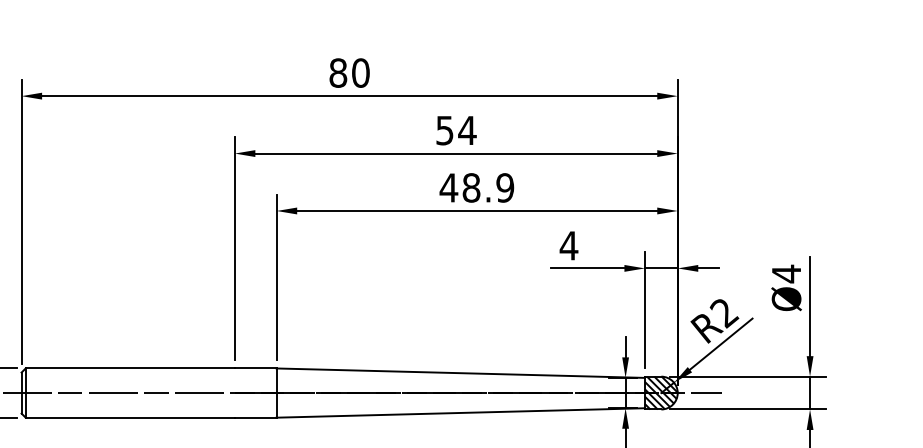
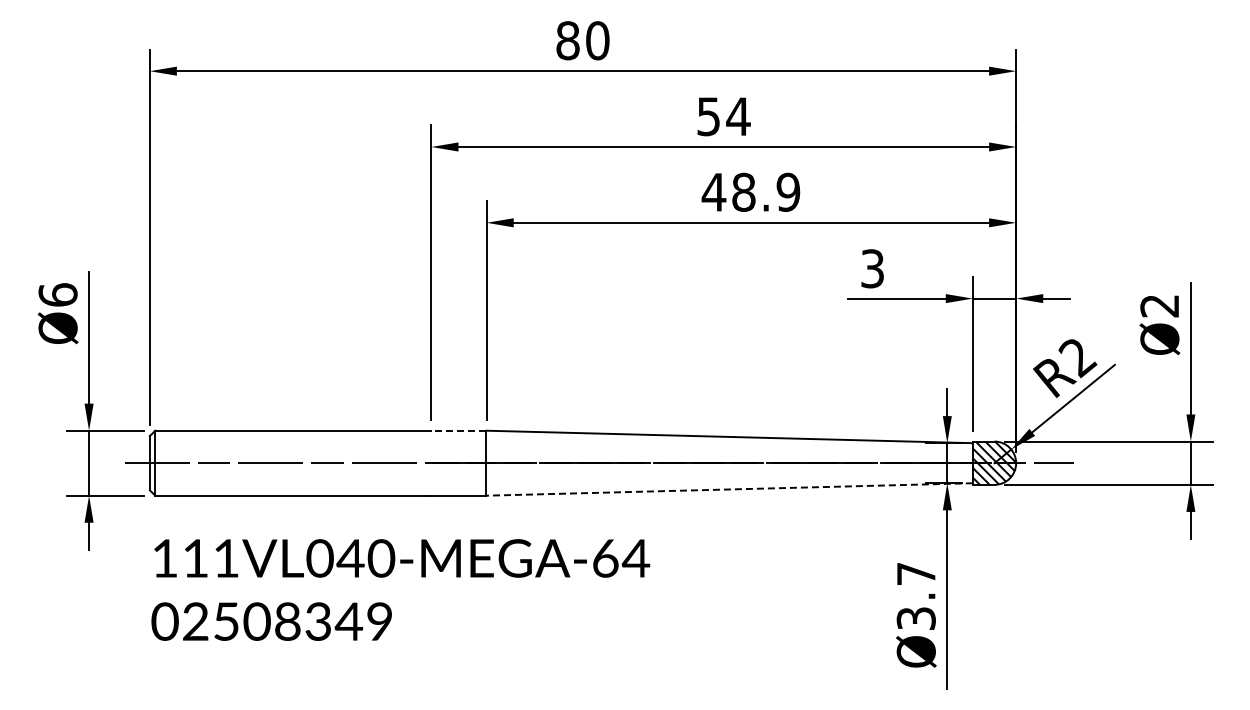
text: (568, 245) -> (872, 268), 4 -> 3
text: (786, 273) -> (1159, 305), Ø4 -> Ø2
line: (255, 368) -> (458, 430), solid -> dashed
line: (460, 412) -> (729, 489), solid -> dashed

